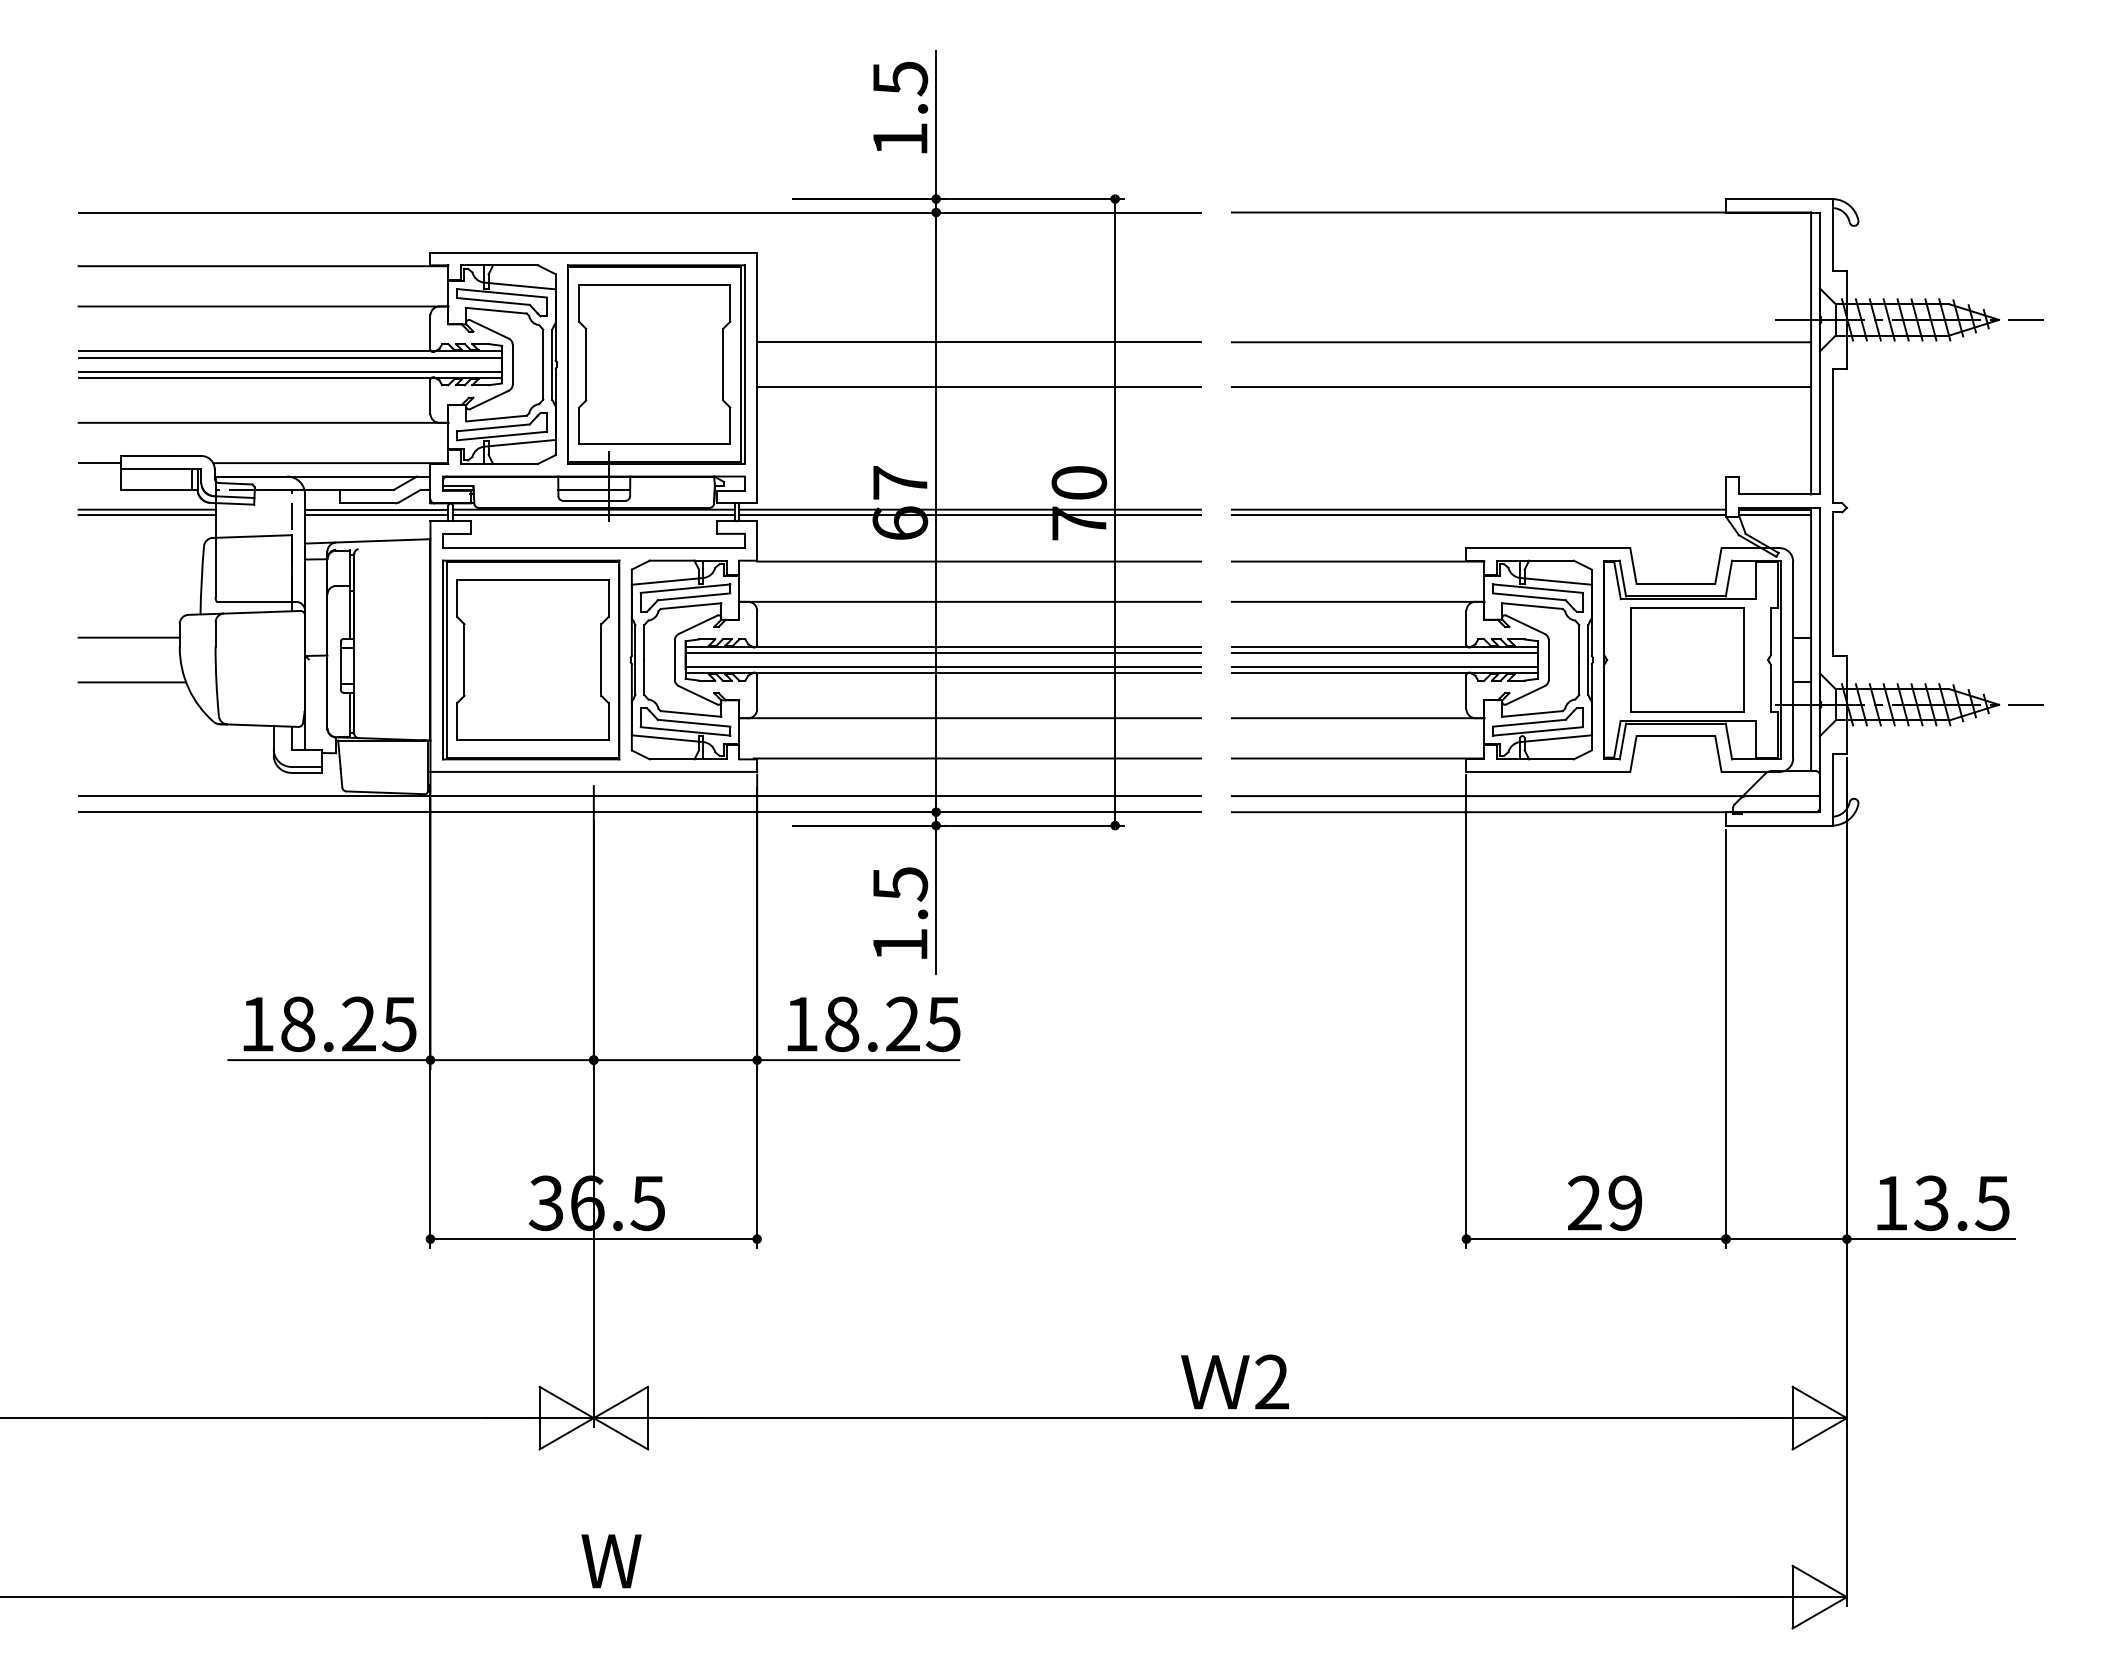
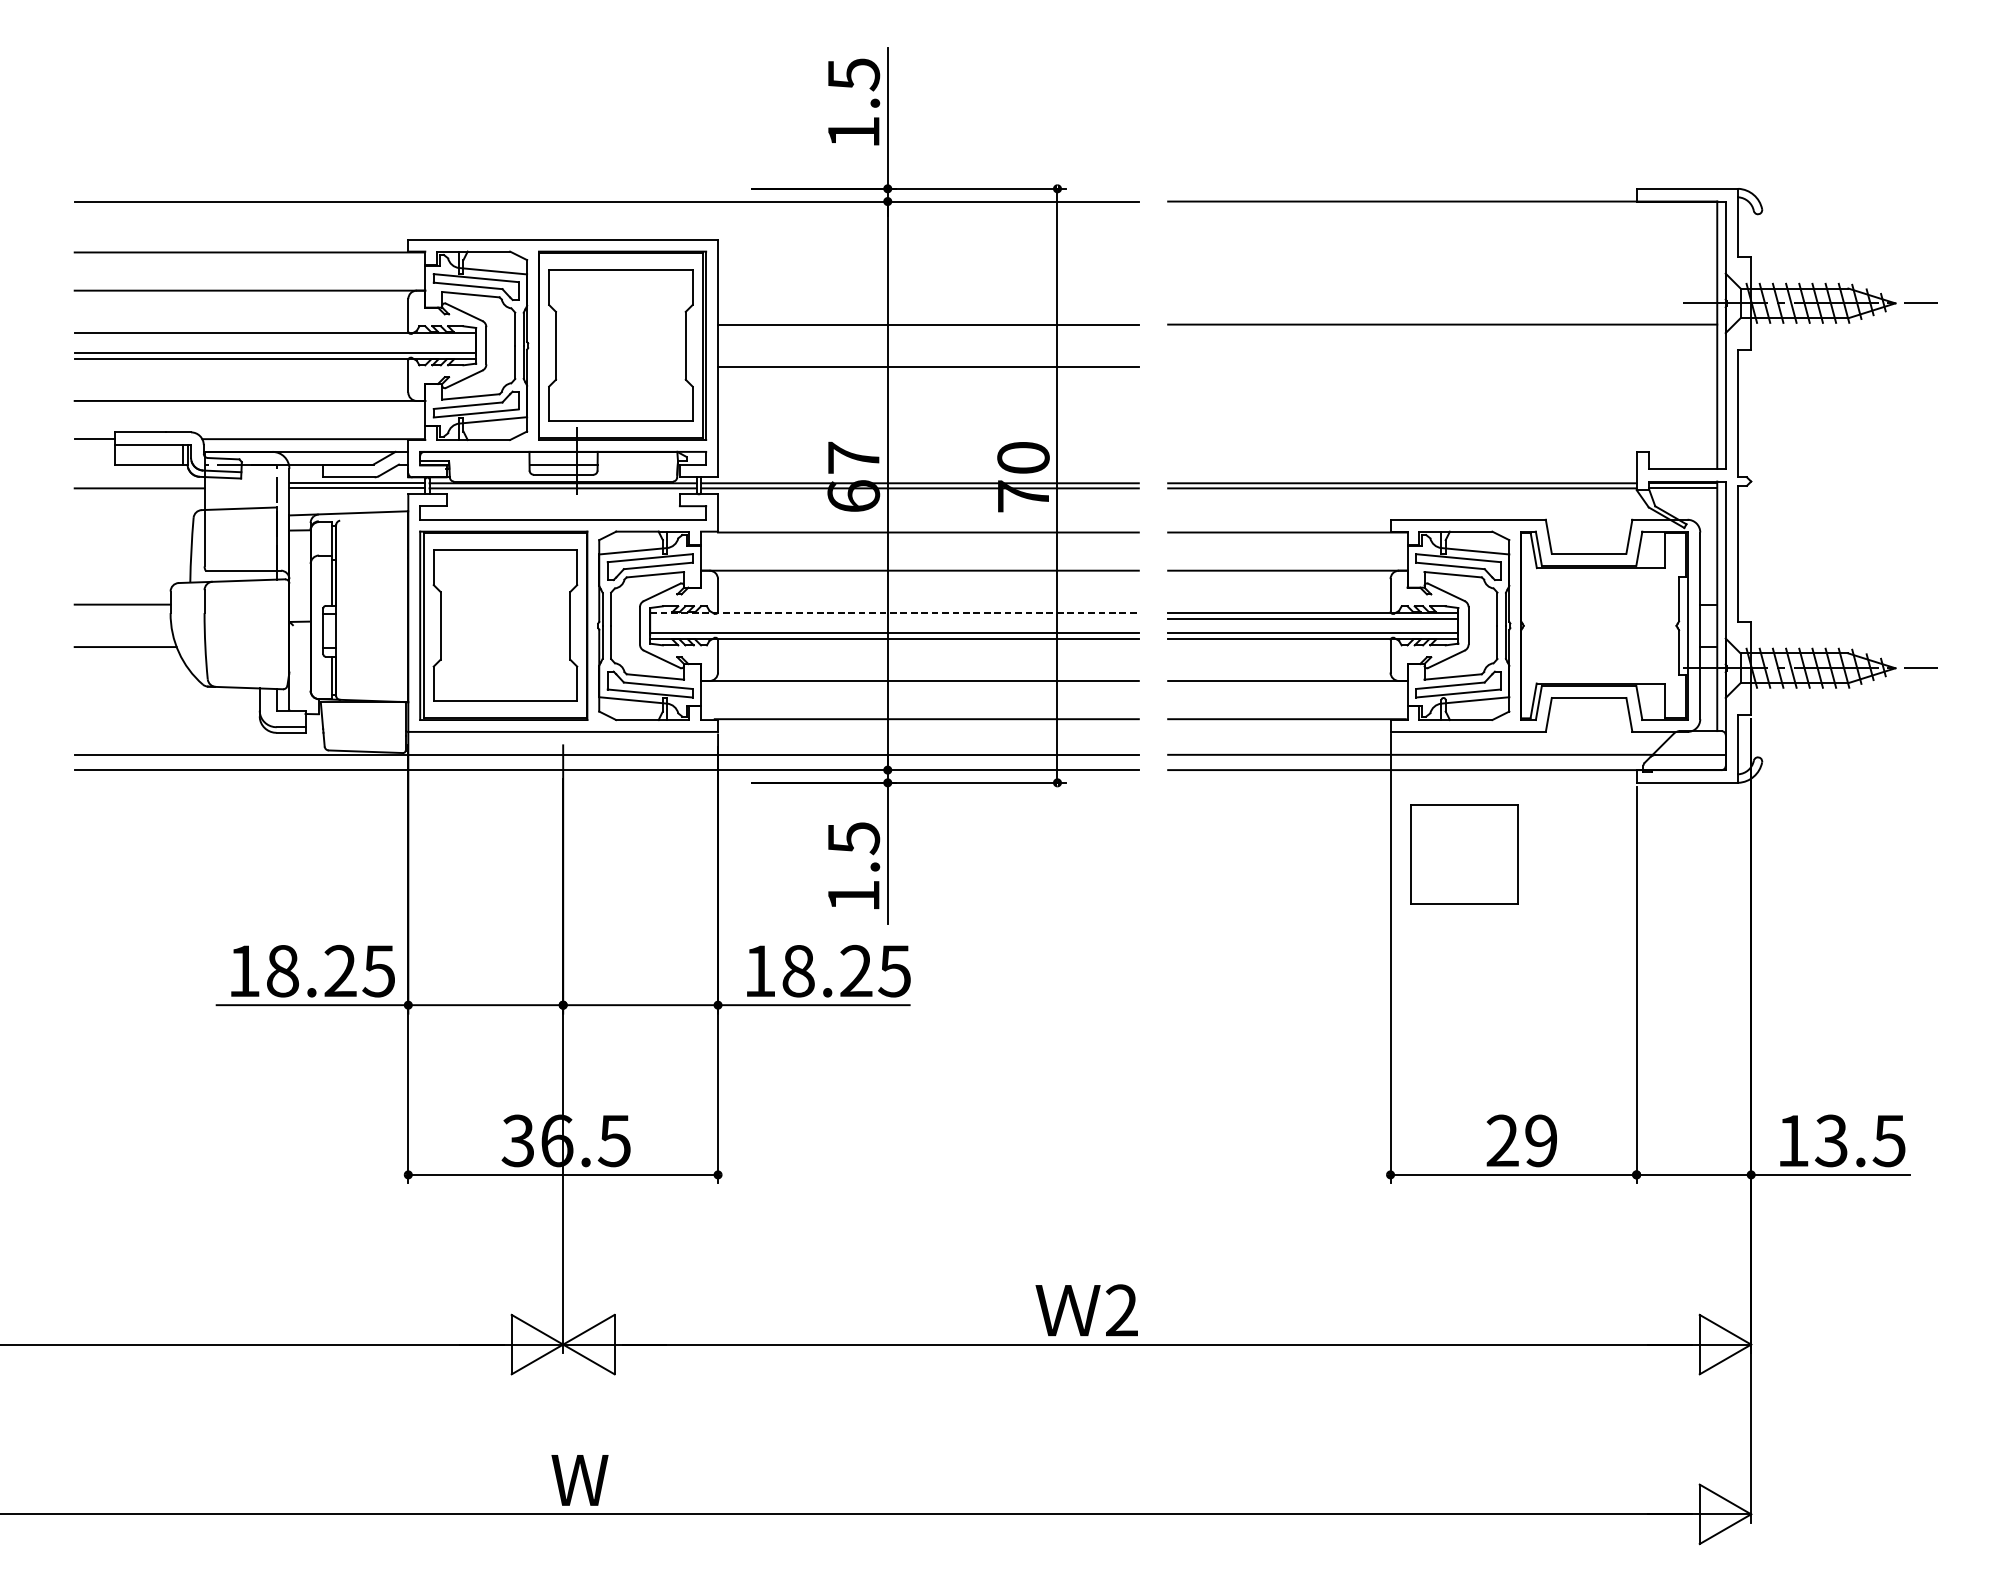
line: (290, 357) -> (275, 339), removed
line: (1521, 387) -> (1442, 367), removed
line: (146, 509) -> (139, 483), removed
line: (943, 646) -> (894, 613), solid -> dashed
line: (942, 652) -> (893, 618), removed
part: (1687, 659) -> (1464, 853), moved
text: (1234, 1381) -> (1086, 1309), moved

